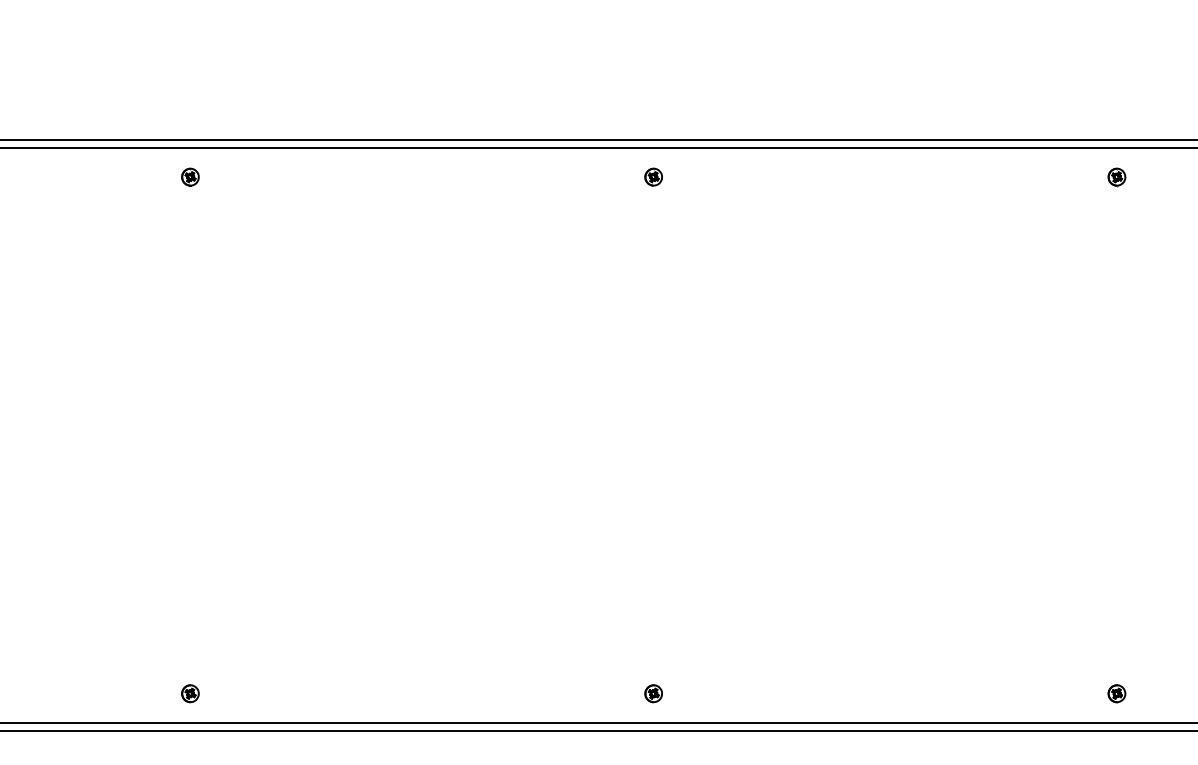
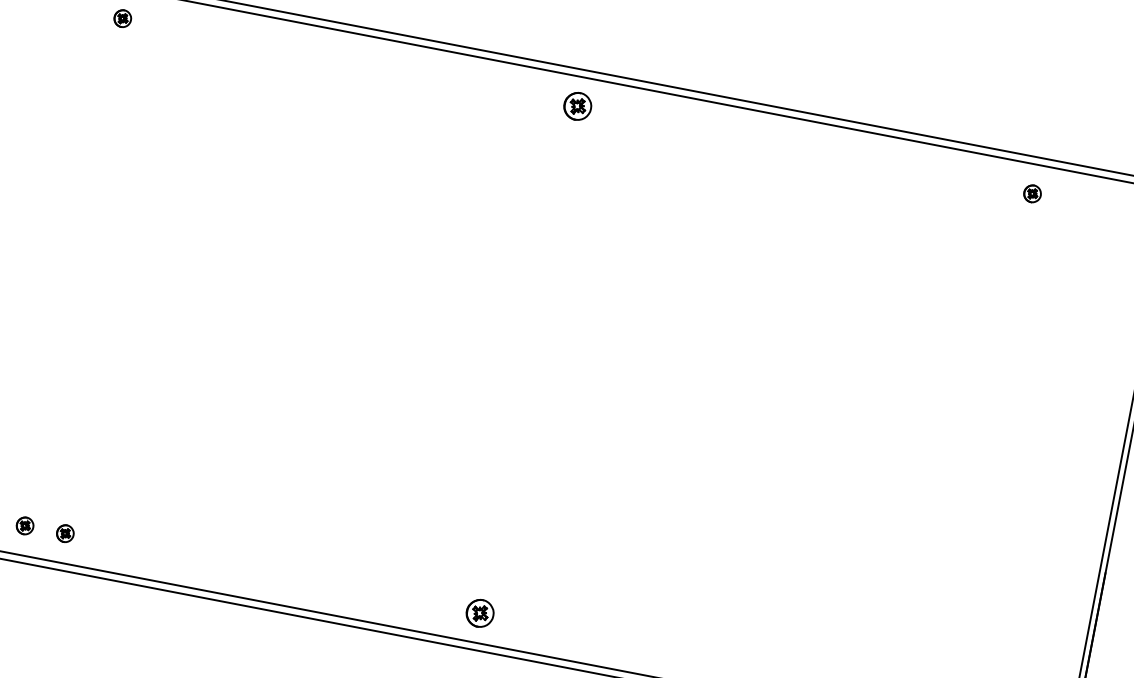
part: (653, 176) -> (577, 105), size x1.6
part: (231, 693) -> (65, 533), added
part: (653, 693) -> (479, 613), size x1.6

